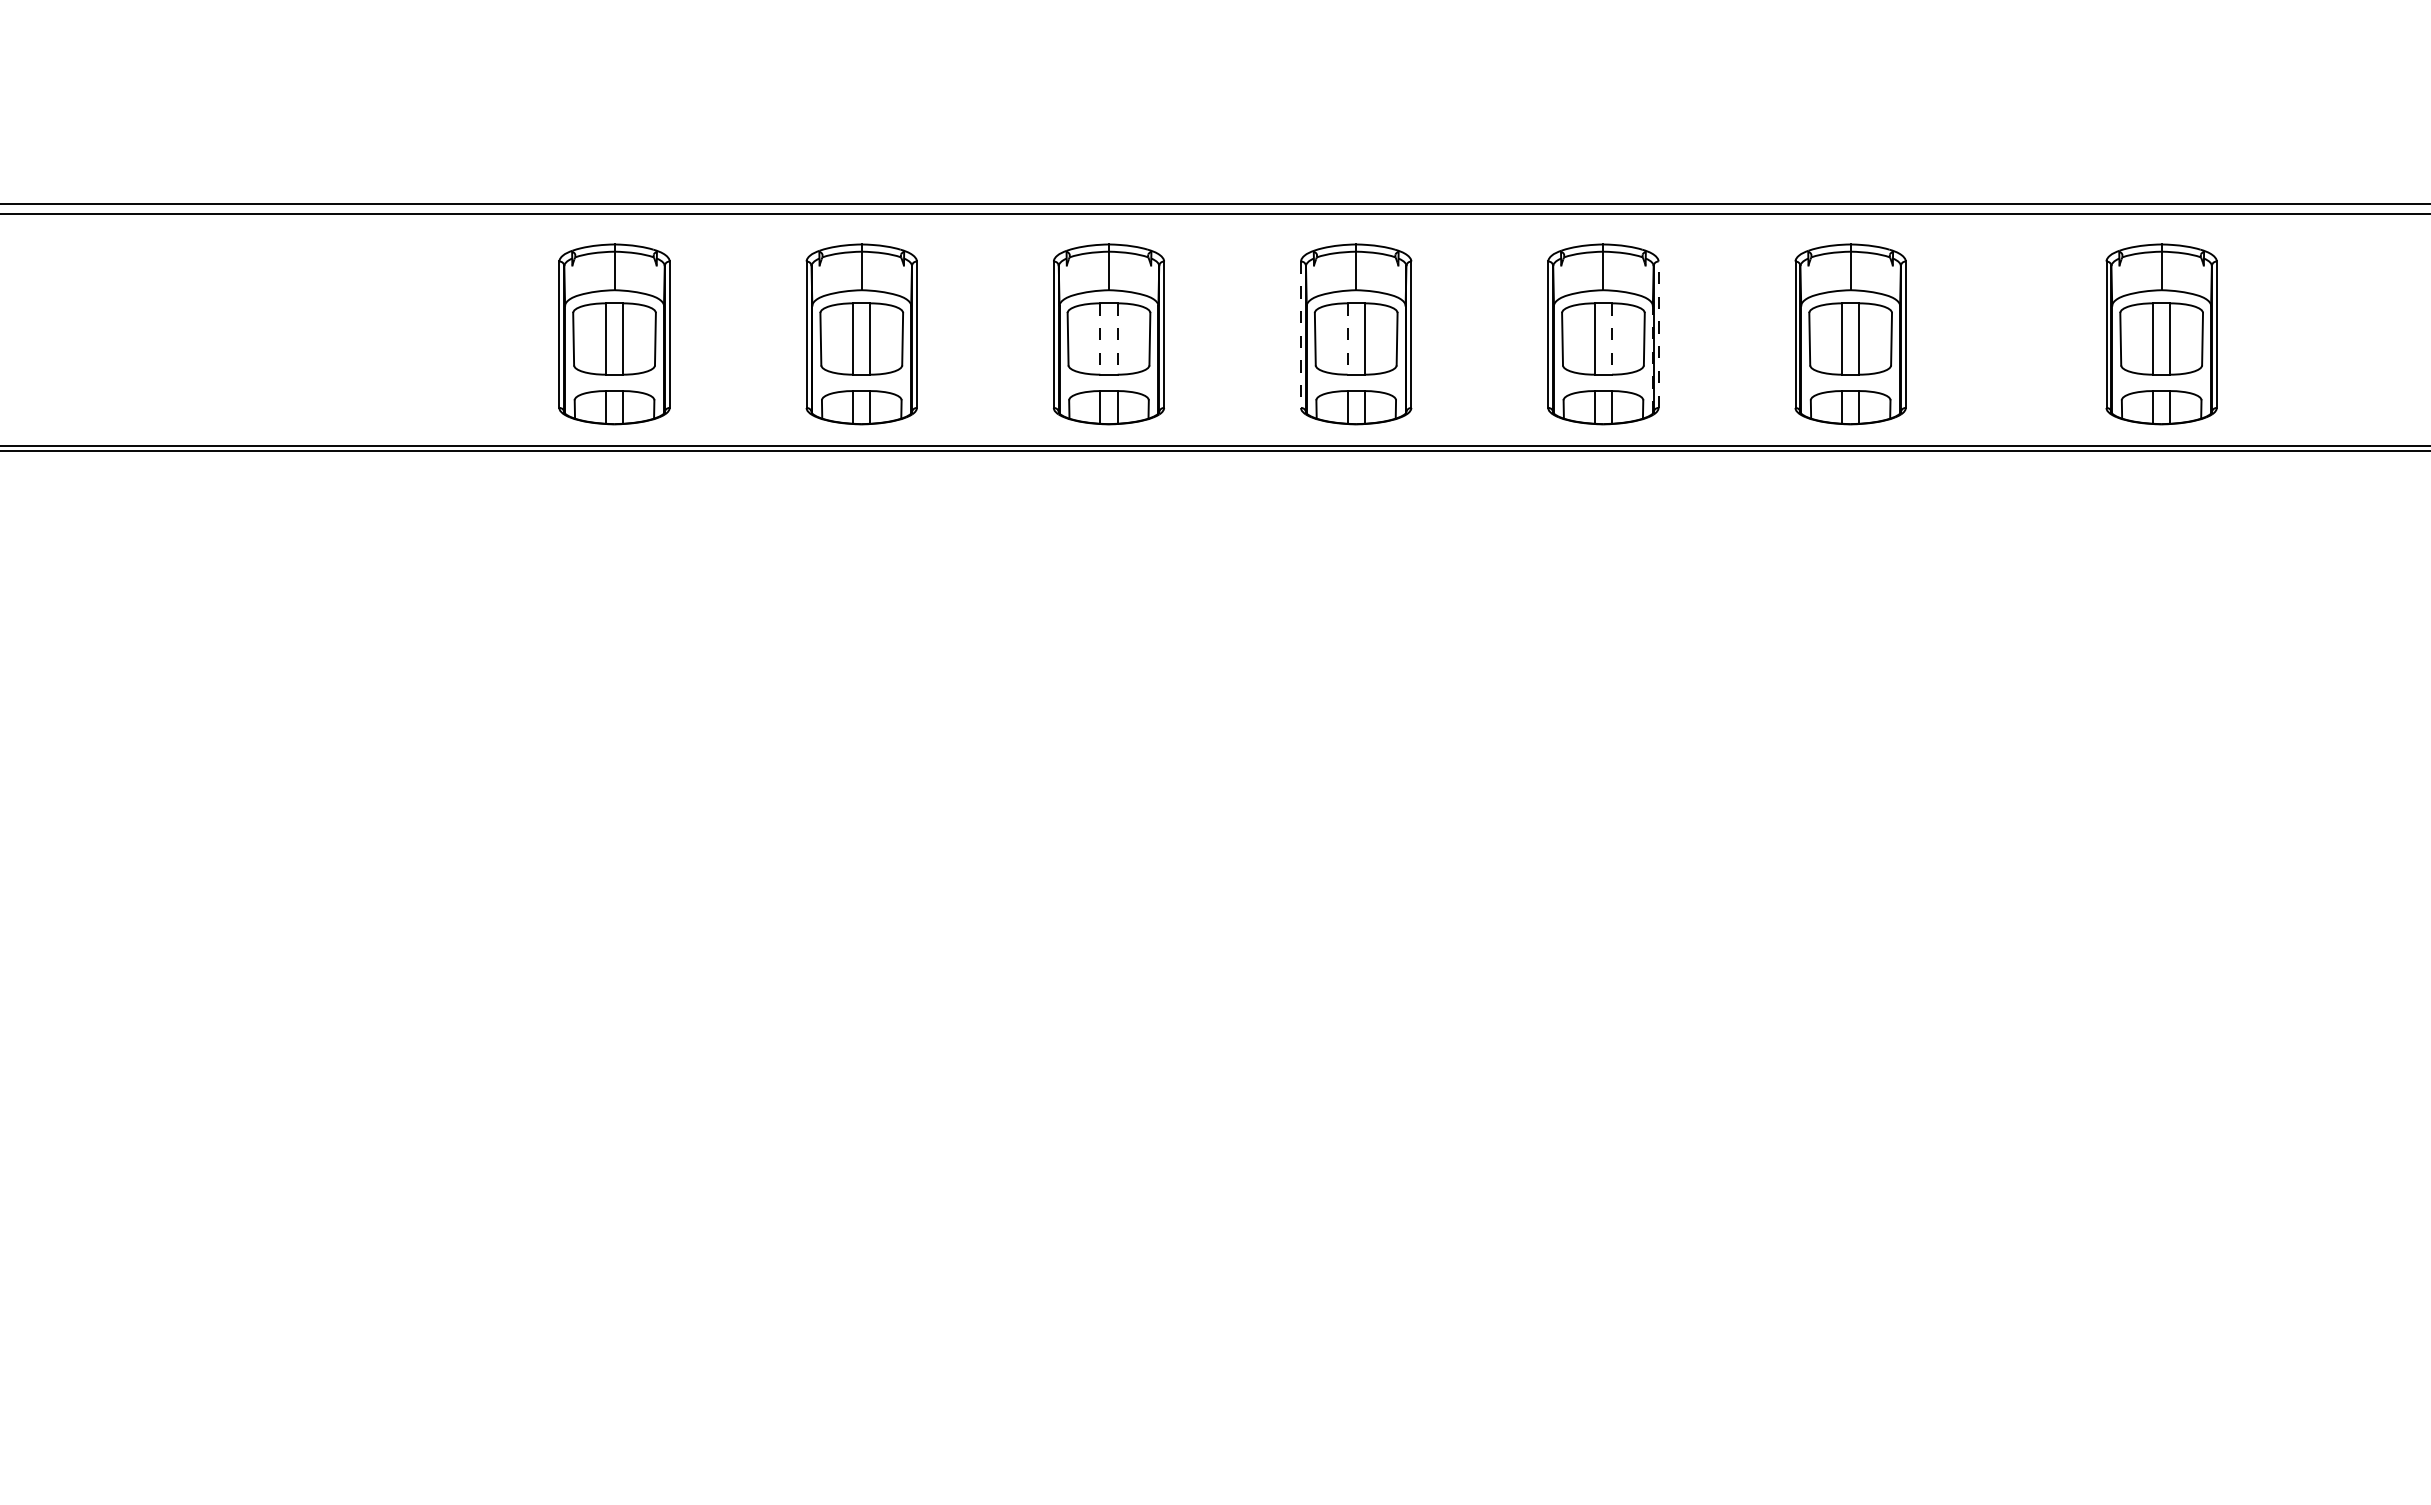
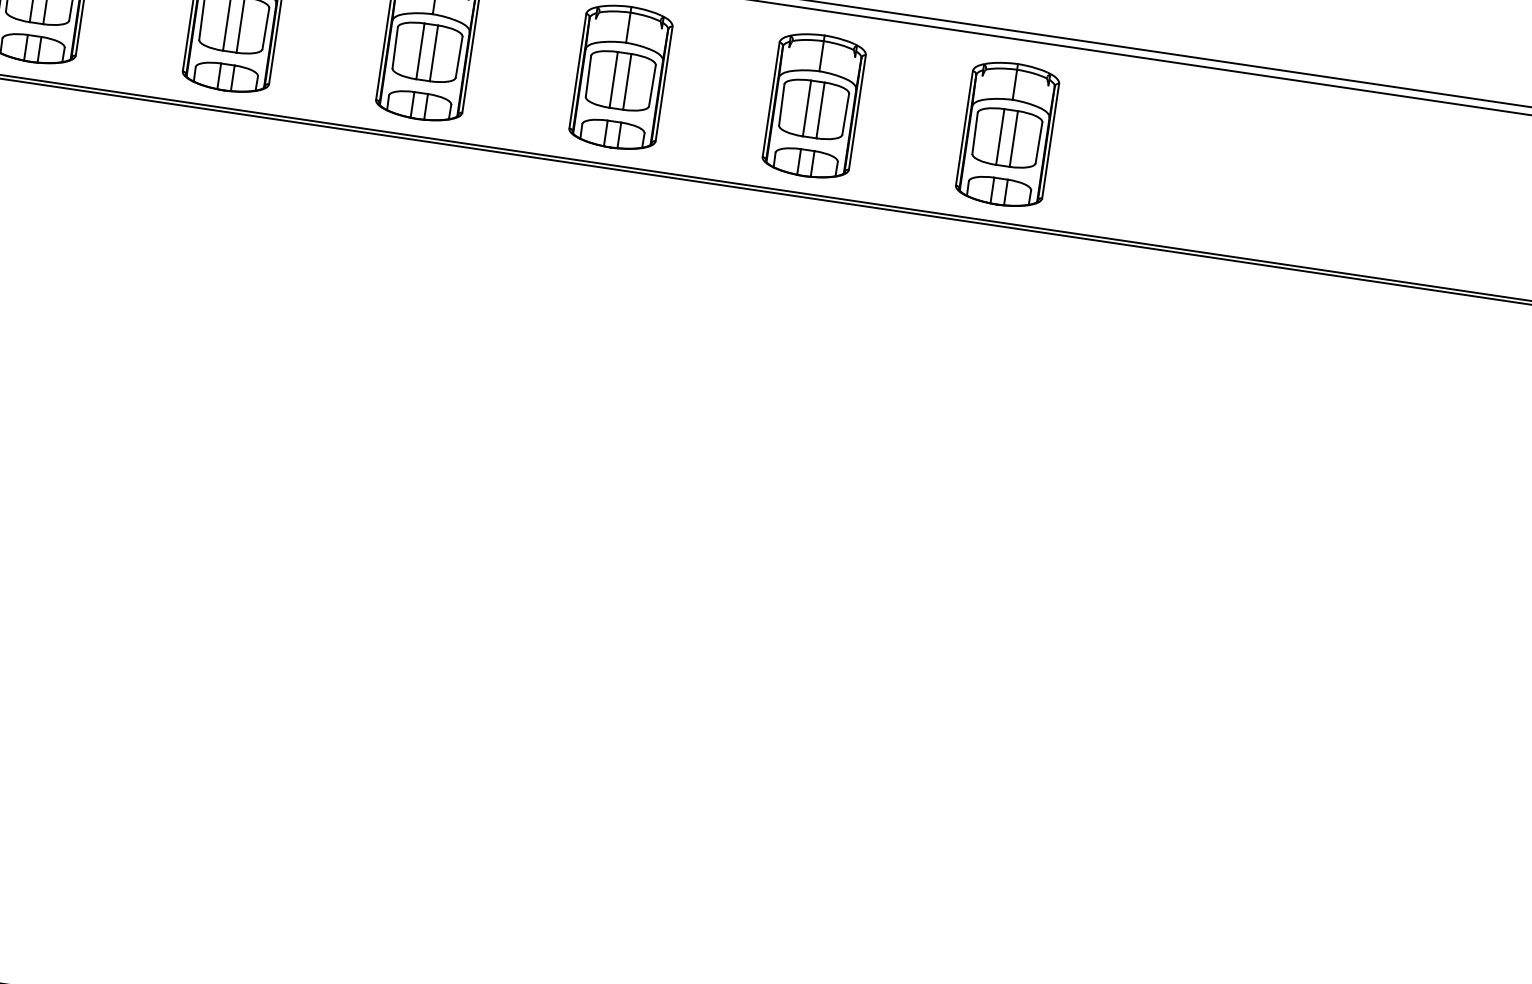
line: (1658, 334) -> (857, 112), dashed -> solid
part: (2161, 334) -> (1250, 170), removed
line: (1301, 335) -> (578, 71), dashed -> solid
line: (1100, 339) -> (420, 51), dashed -> solid
line: (1117, 339) -> (433, 53), dashed -> solid
line: (1347, 339) -> (613, 80), dashed -> solid
line: (1612, 339) -> (820, 110), dashed -> solid
line: (1652, 359) -> (849, 131), dashed -> solid

